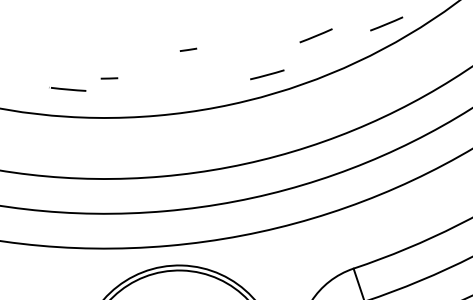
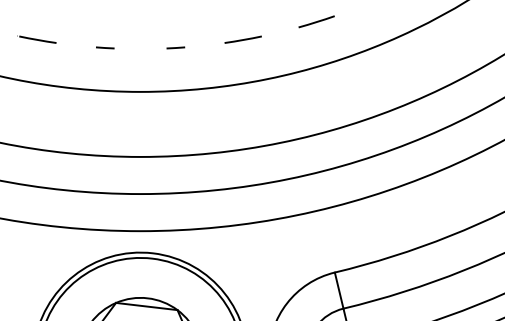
line: (386, 23) -> (392, 15), removed
line: (188, 49) -> (175, 47), moved
line: (266, 74) -> (242, 39), moved
line: (109, 78) -> (105, 47), moved
line: (67, 89) -> (36, 39), moved

